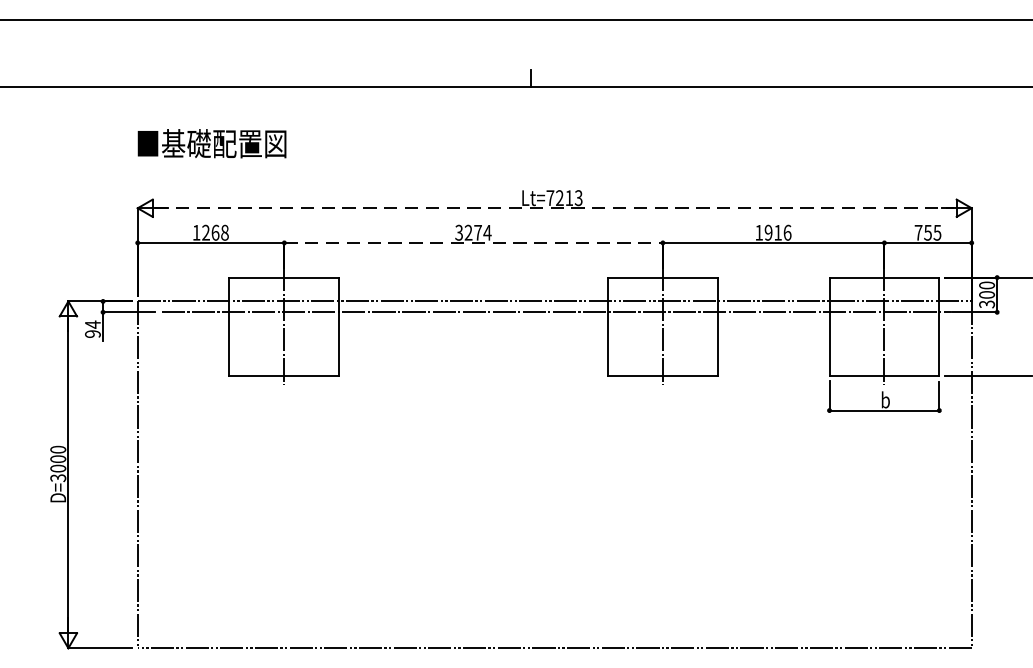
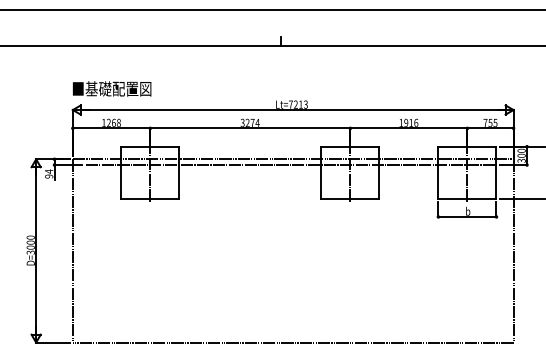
text: (210, 142) -> (111, 88), moved
line: (555, 209) -> (293, 110), dashed -> solid
line: (473, 243) -> (250, 128), dashed -> solid

